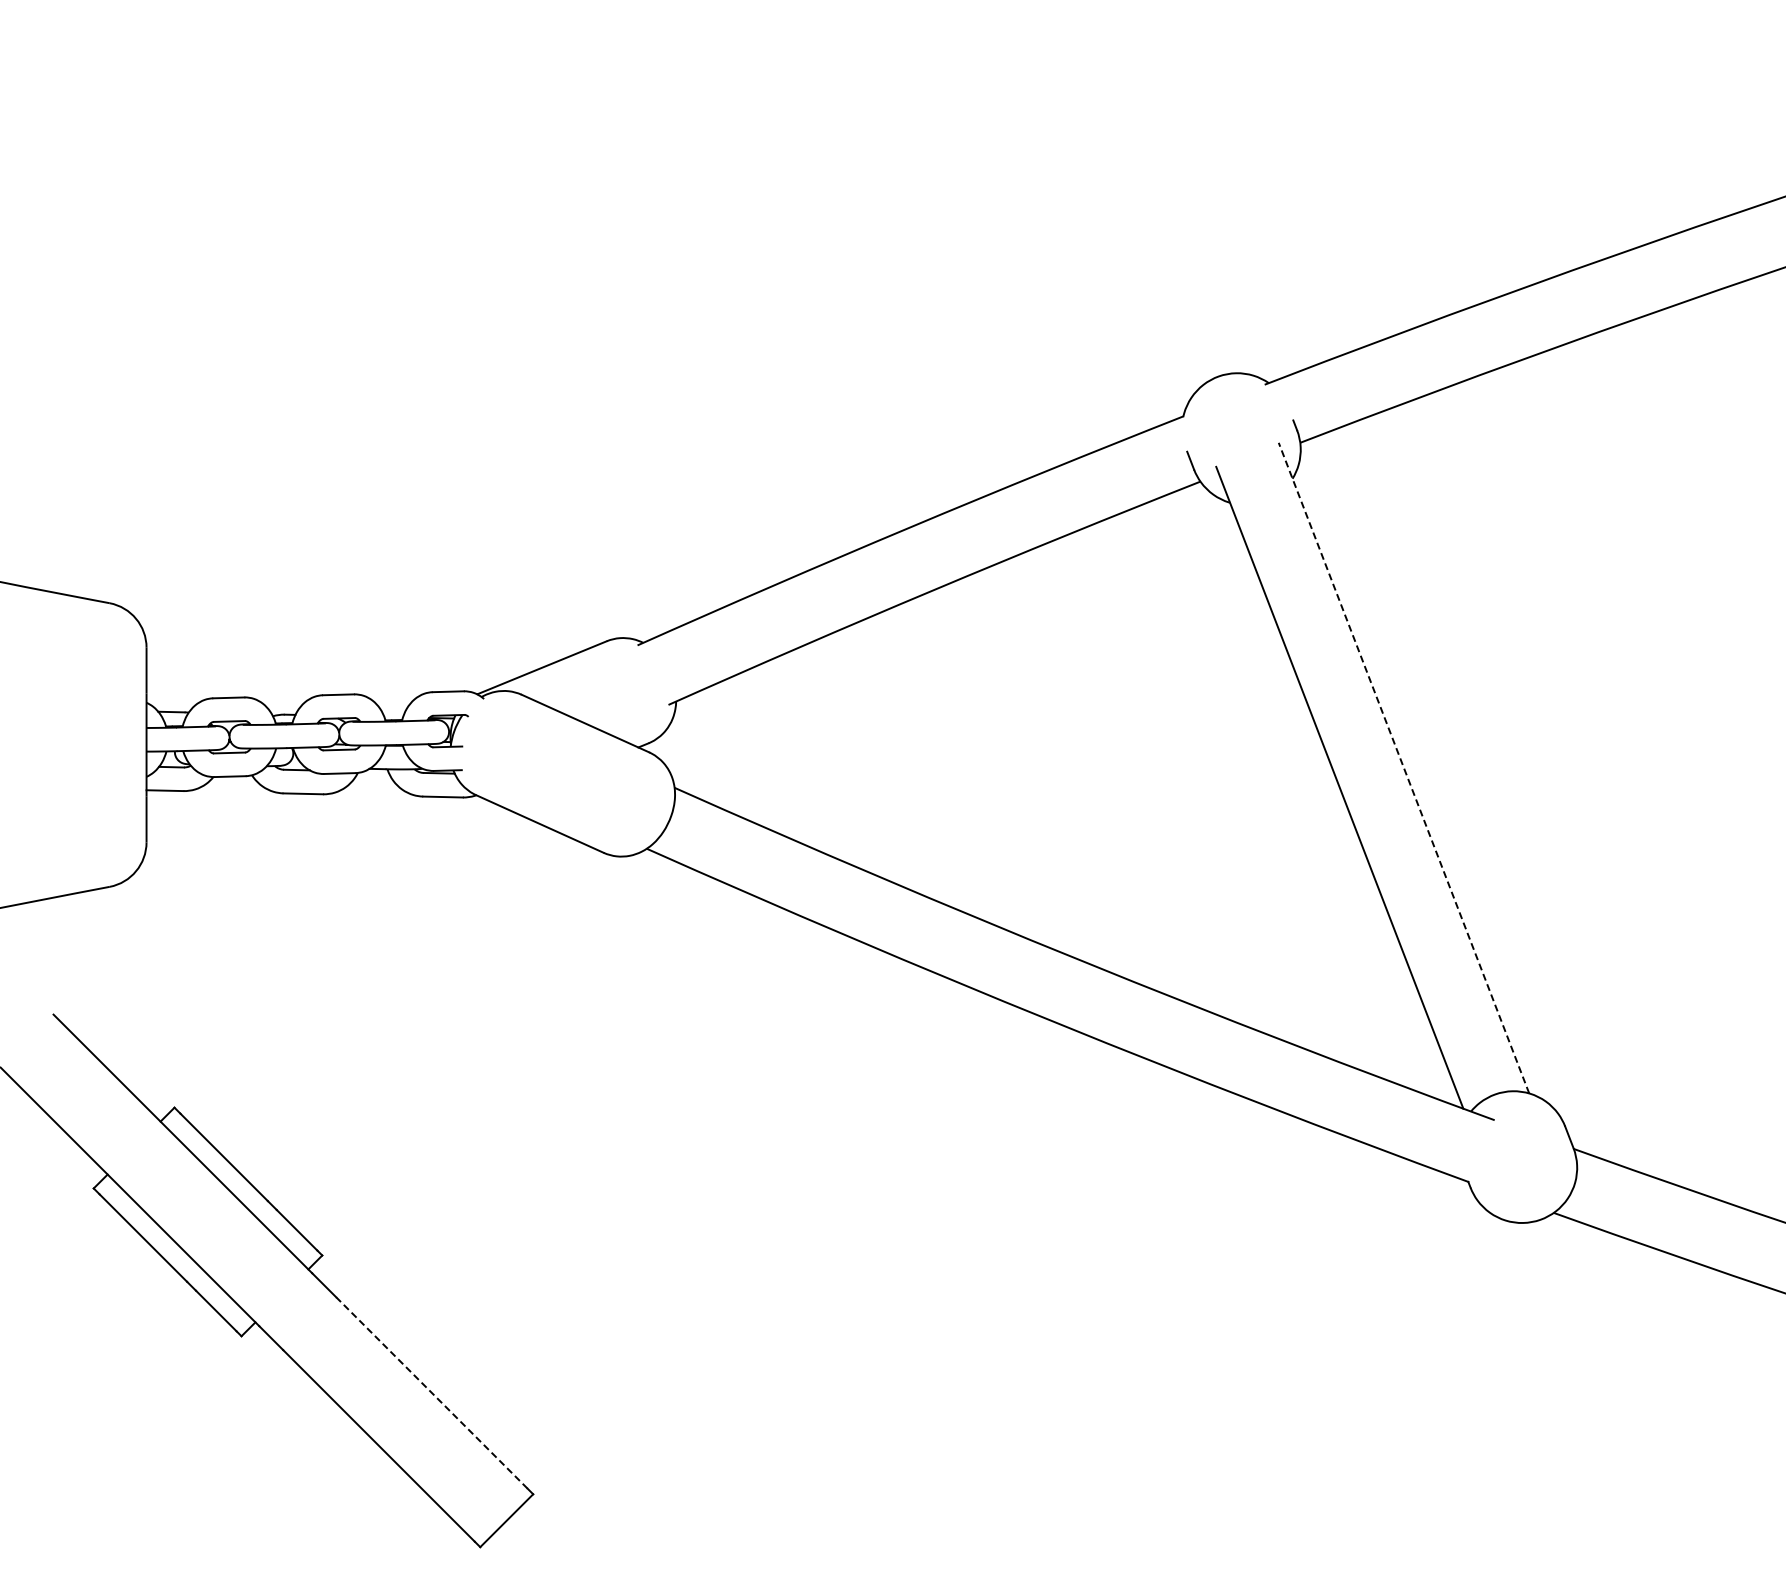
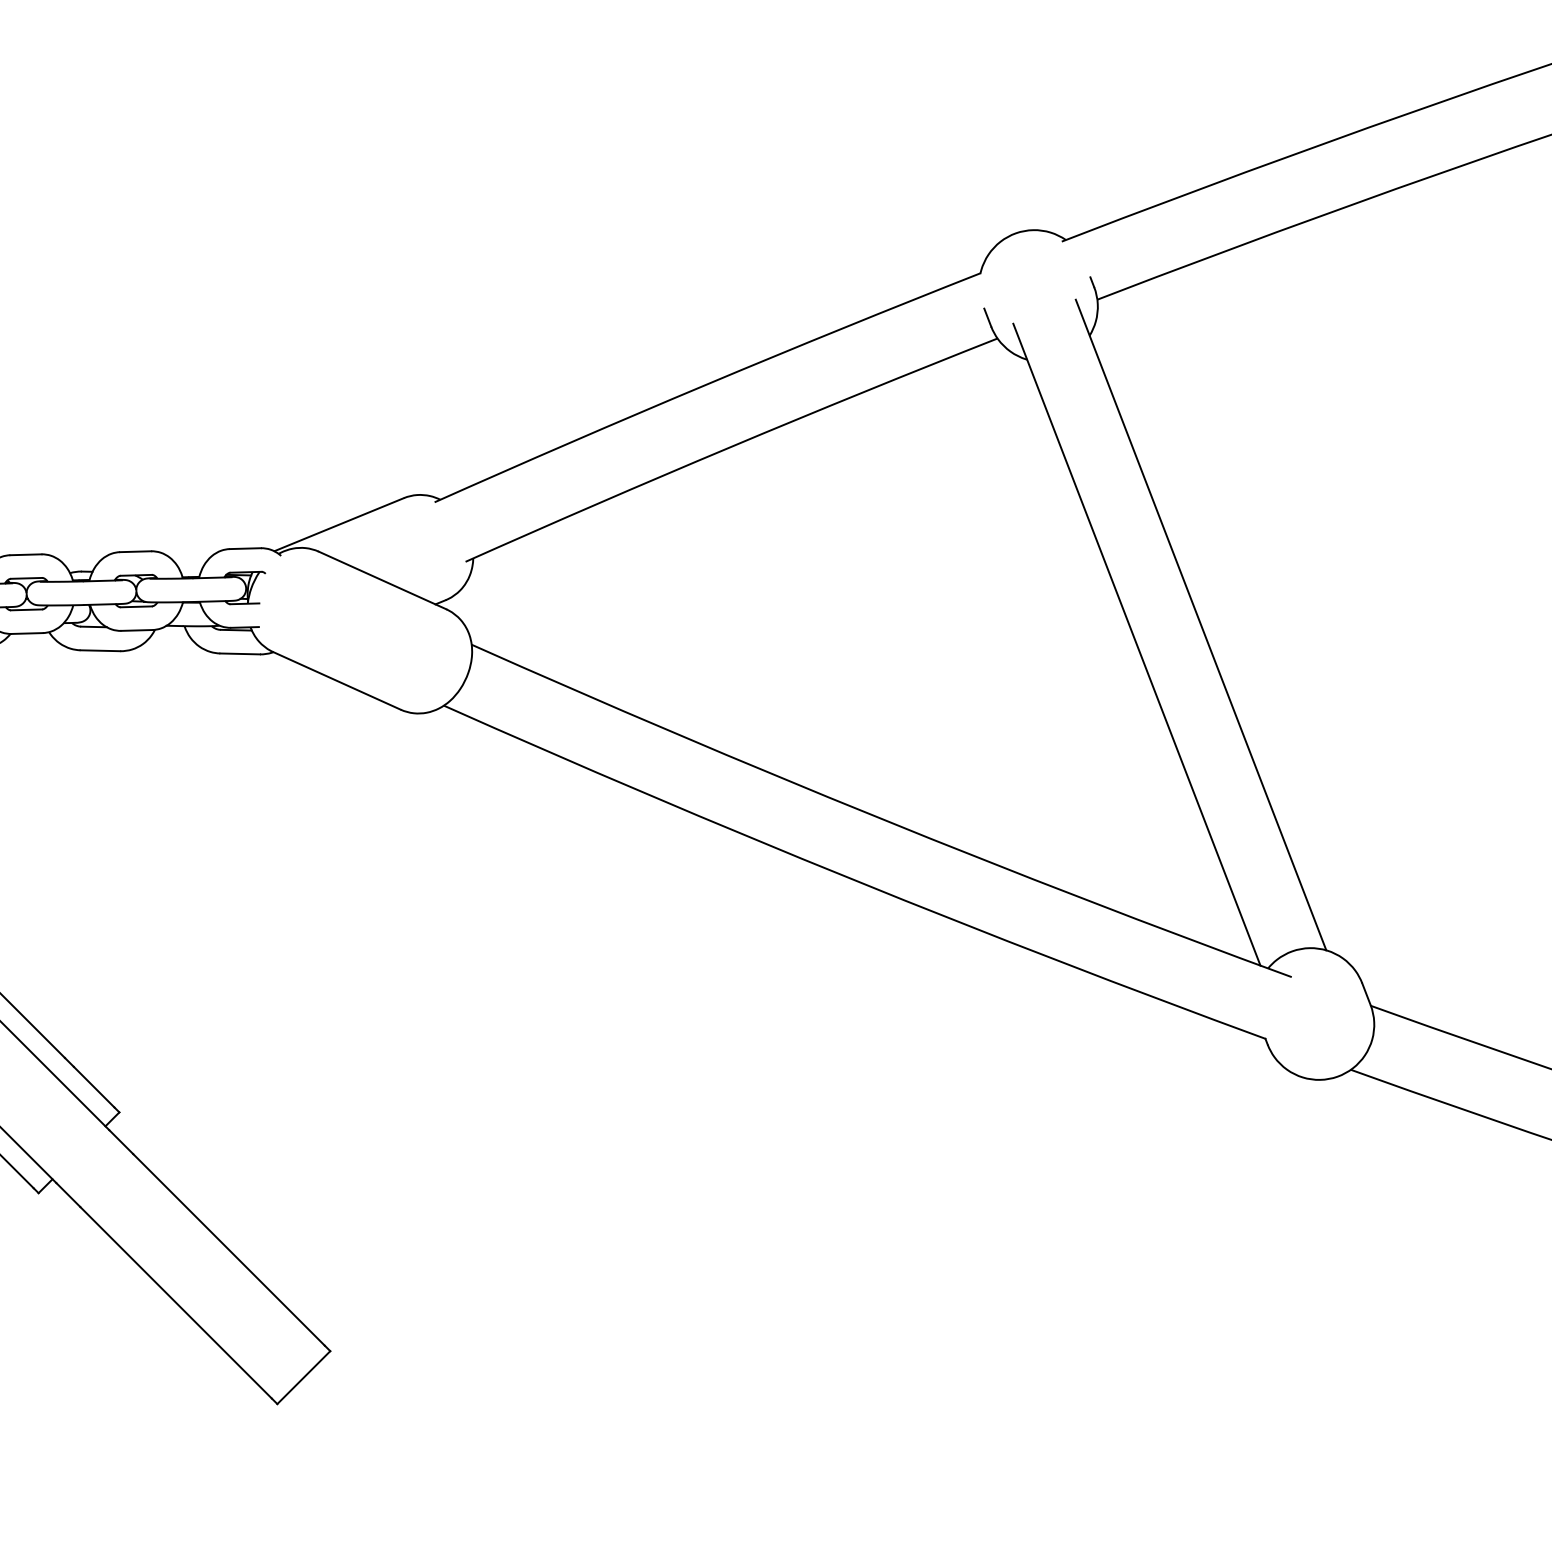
line: (1404, 768) -> (1201, 625), dashed -> solid
line: (431, 1392) -> (228, 1249), dashed -> solid

